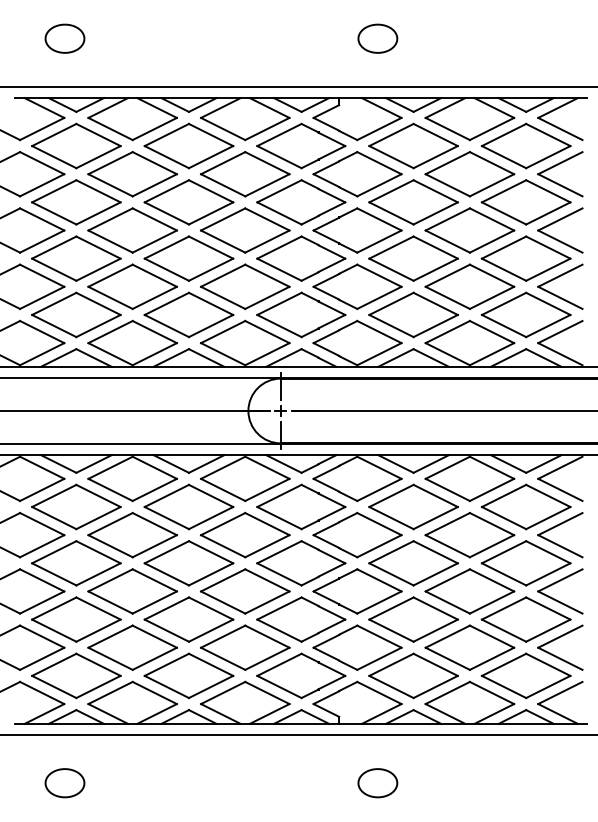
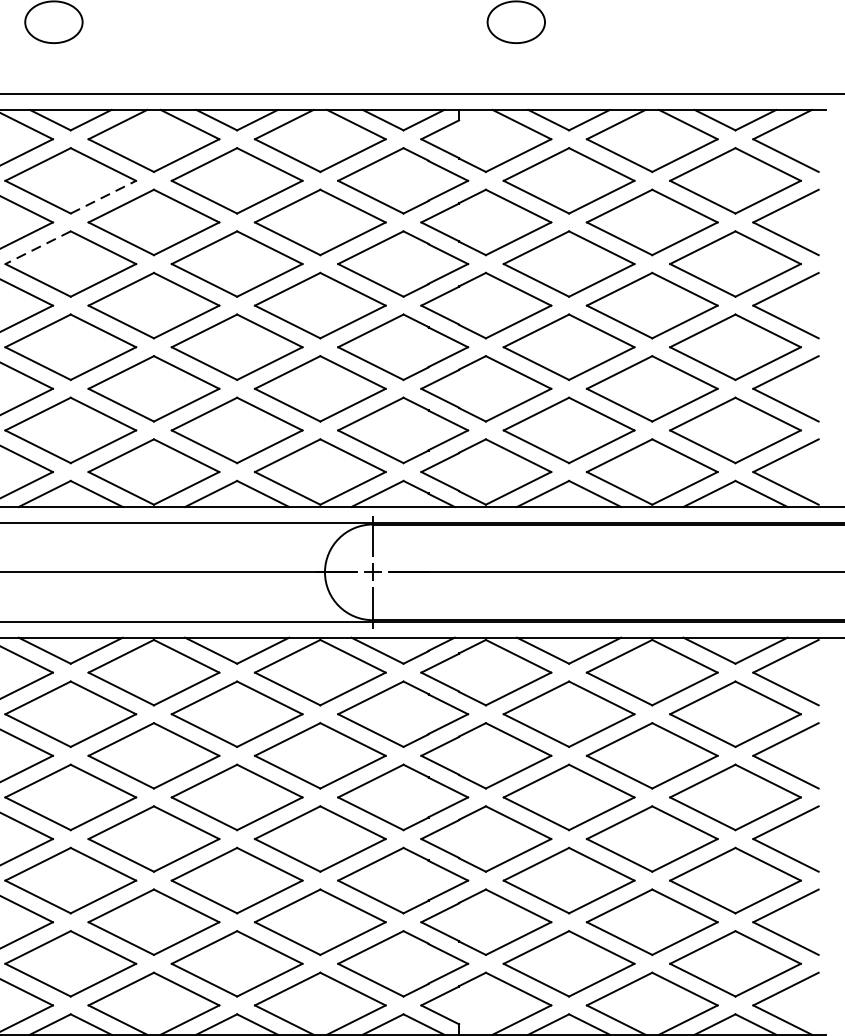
line: (98, 157) -> (103, 197), solid -> dashed
line: (54, 191) -> (38, 247), solid -> dashed

